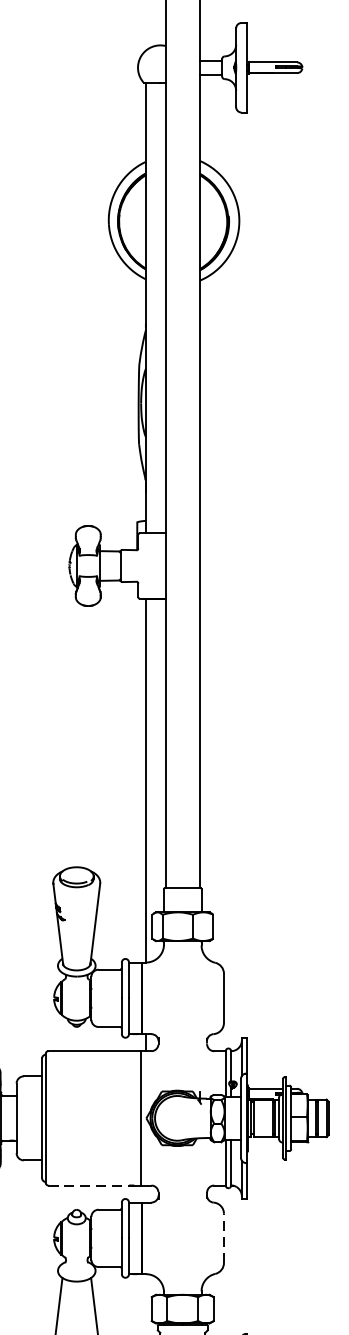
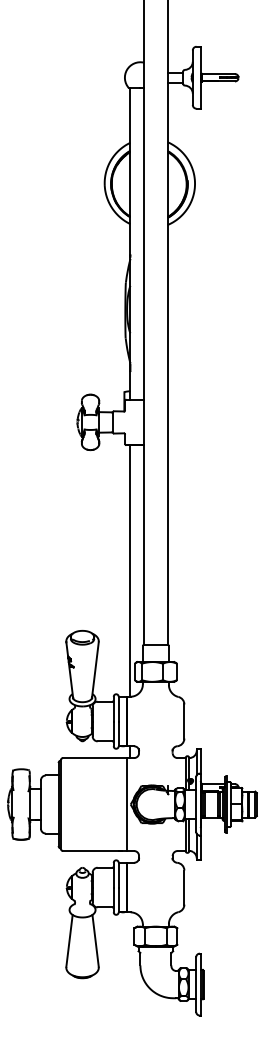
line: (88, 1186) -> (90, 851), dashed -> solid
line: (224, 1238) -> (184, 887), dashed -> solid

